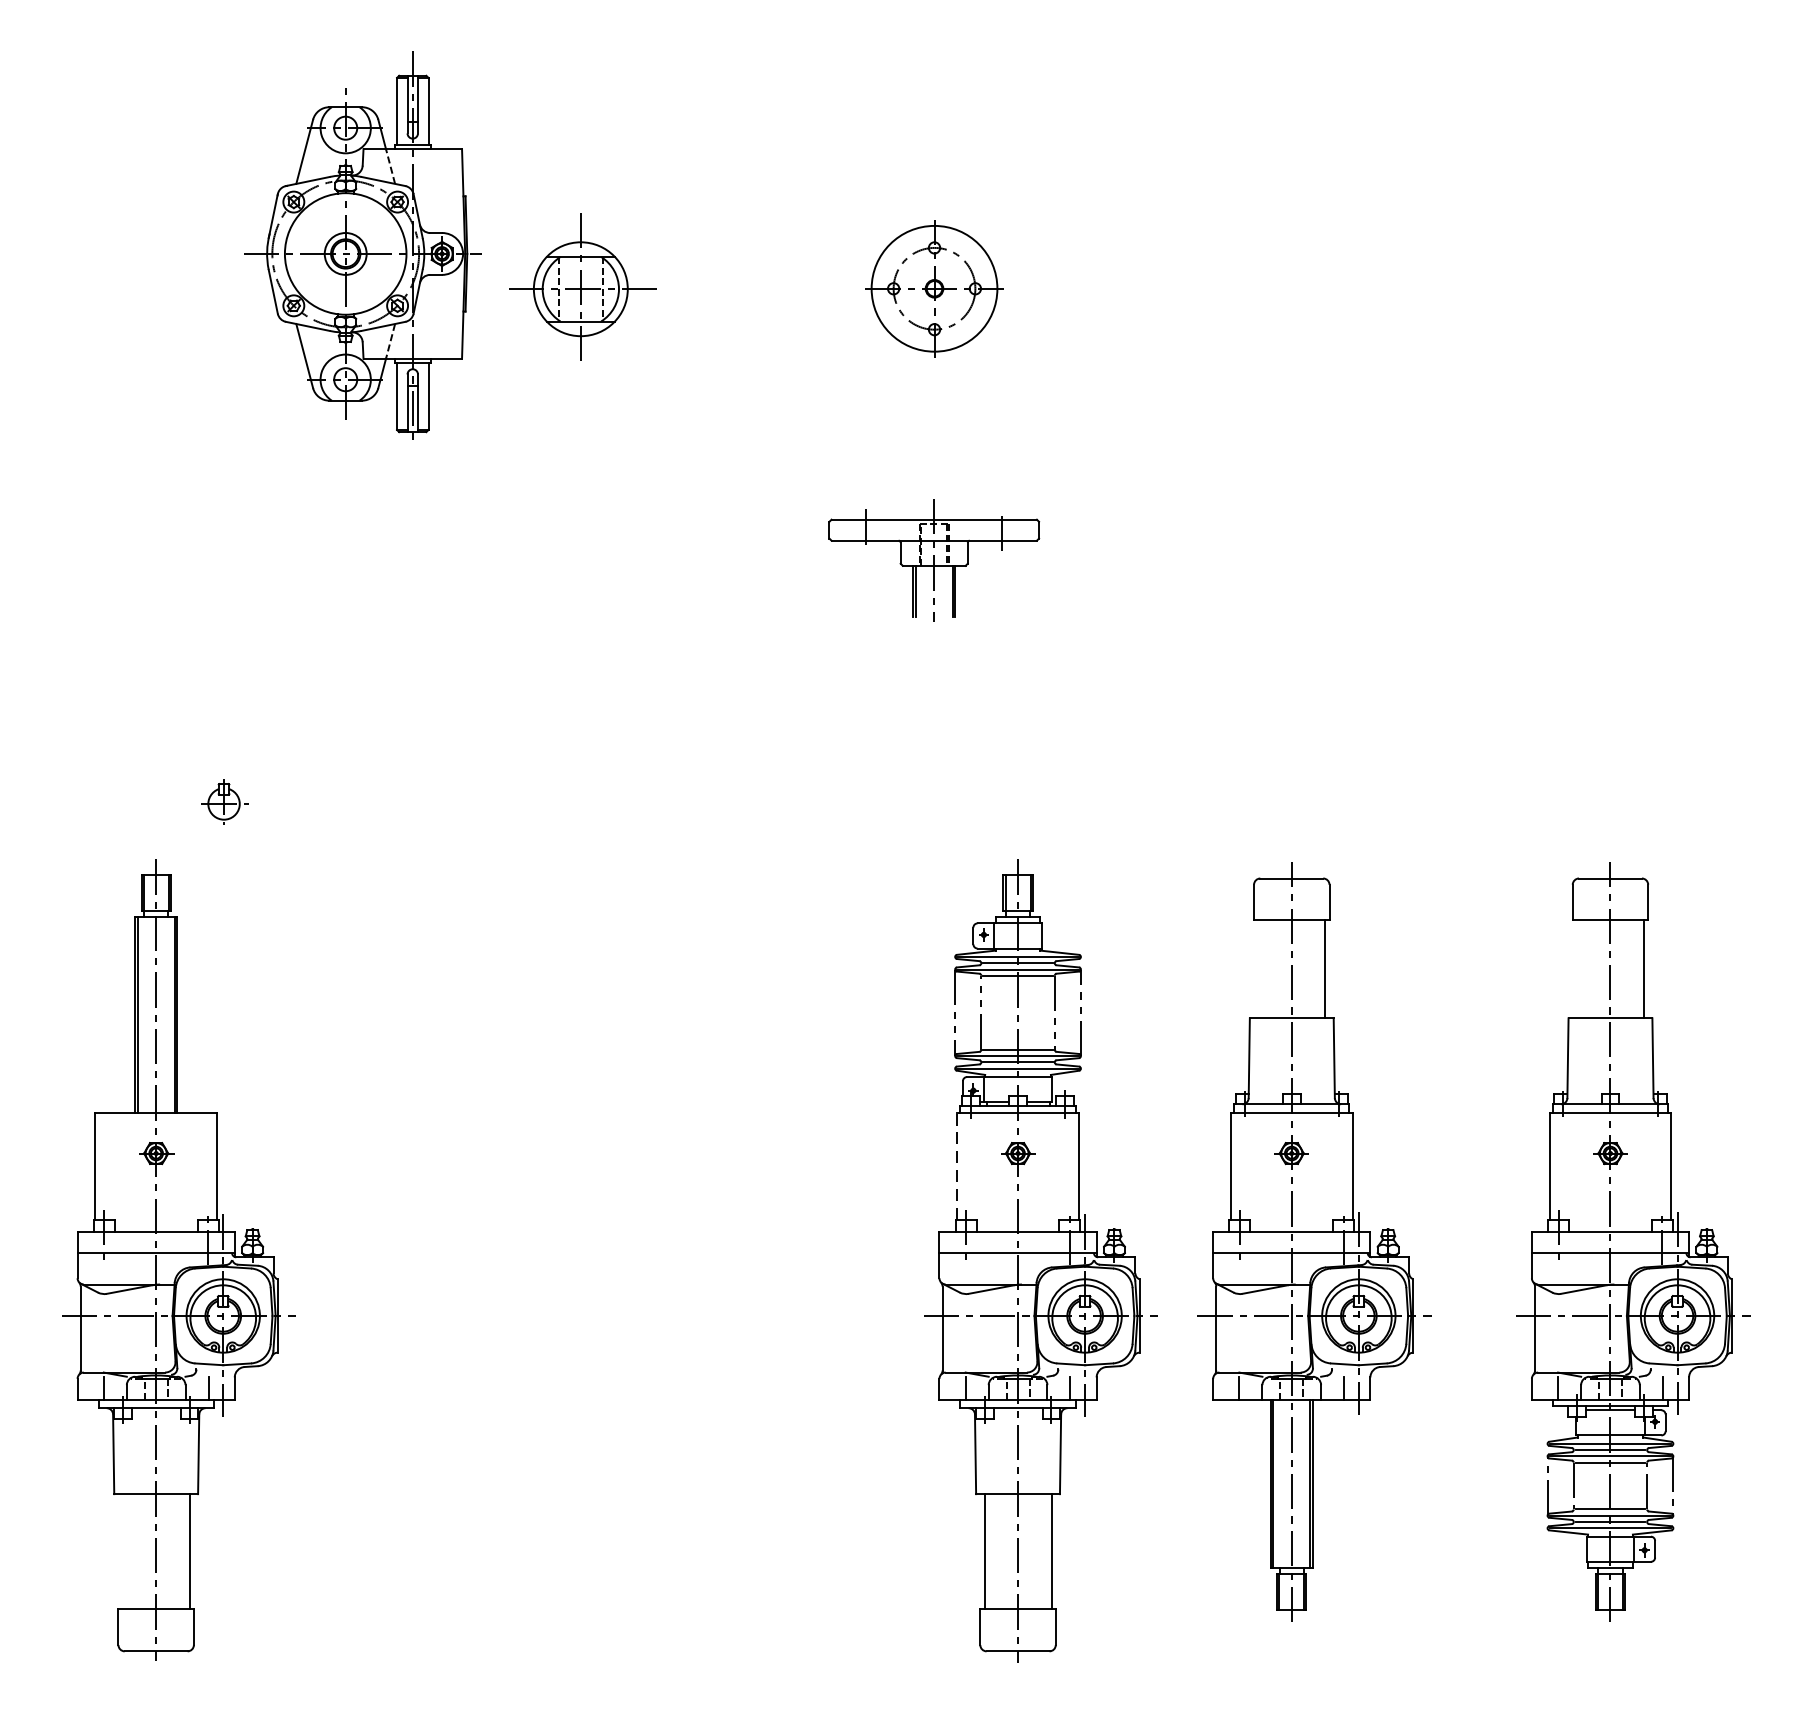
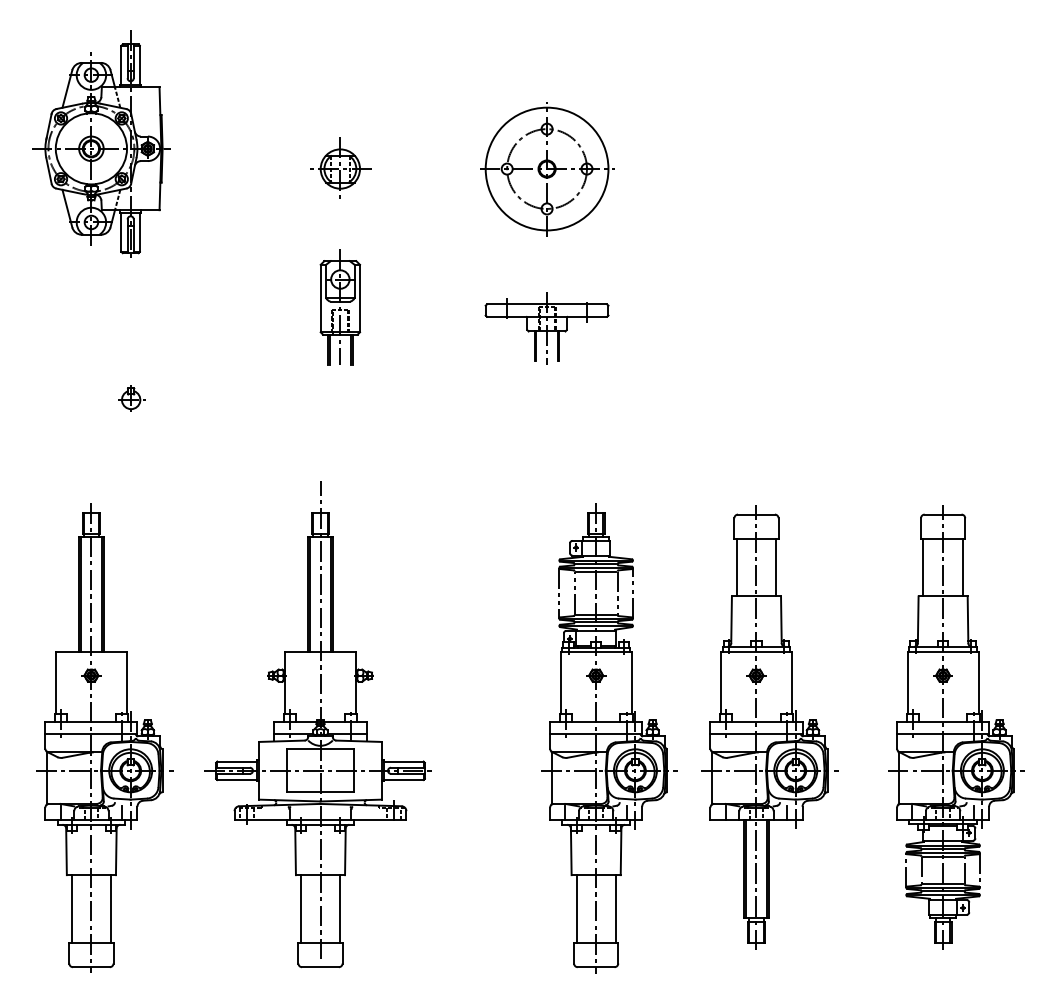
part: (362, 244) -> (101, 143), moved
part: (581, 285) -> (340, 167), size x0.71
part: (934, 289) -> (547, 169), size x1.67
part: (581, 524) -> (340, 307), added
part: (224, 801) -> (131, 398), moved
line: (1257, 968) -> (736, 567), added
line: (1576, 968) -> (923, 567), added
line: (957, 1165) -> (560, 682), dashed -> solid
part: (542, 1236) -> (317, 724), added
line: (122, 1551) -> (71, 908), added

